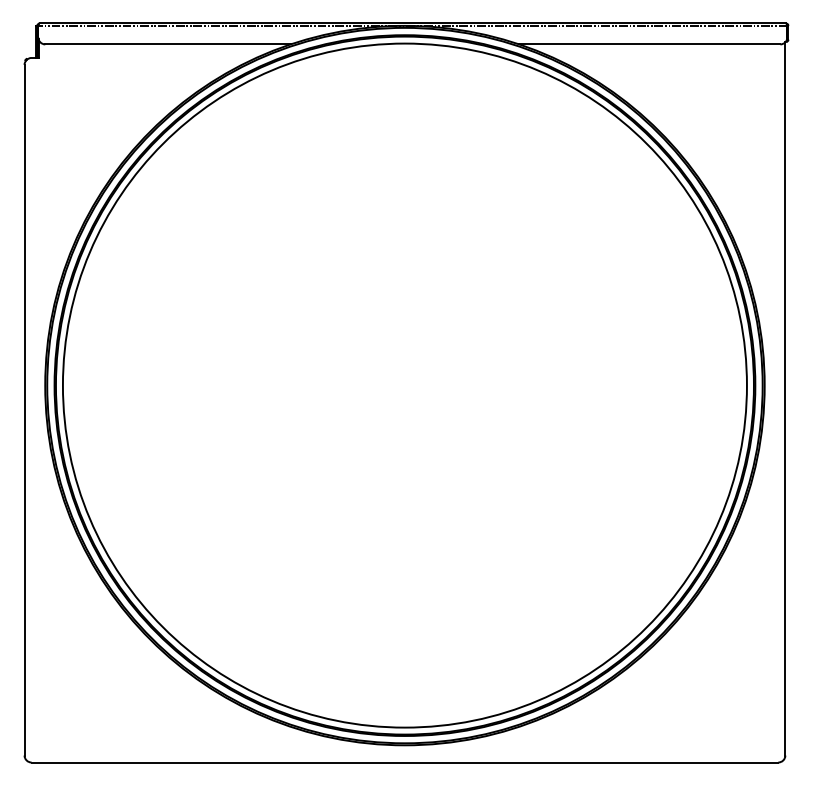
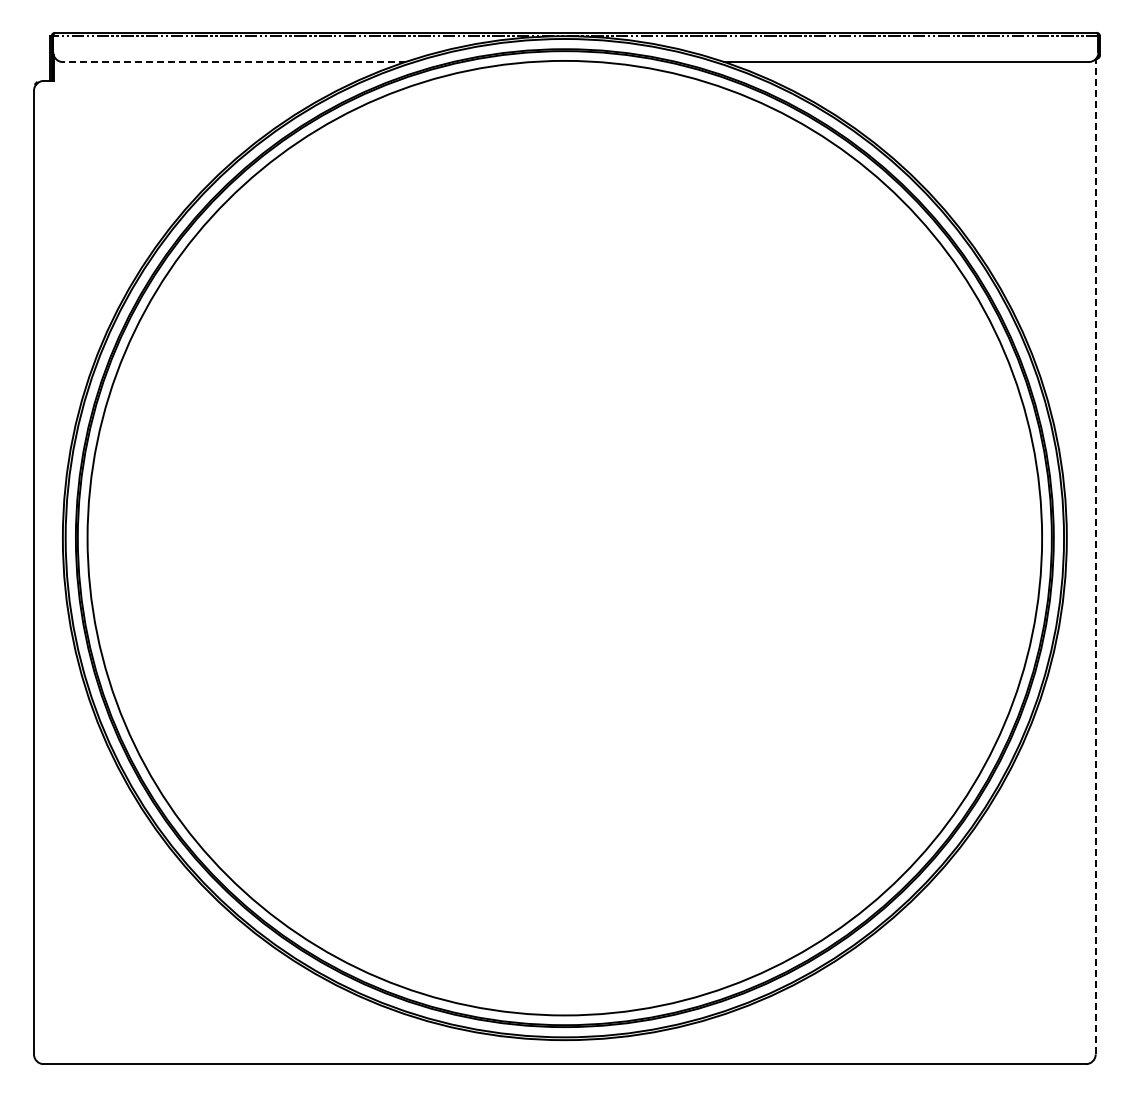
line: (167, 44) -> (233, 62), solid -> dashed
line: (785, 398) -> (1095, 556), solid -> dashed

